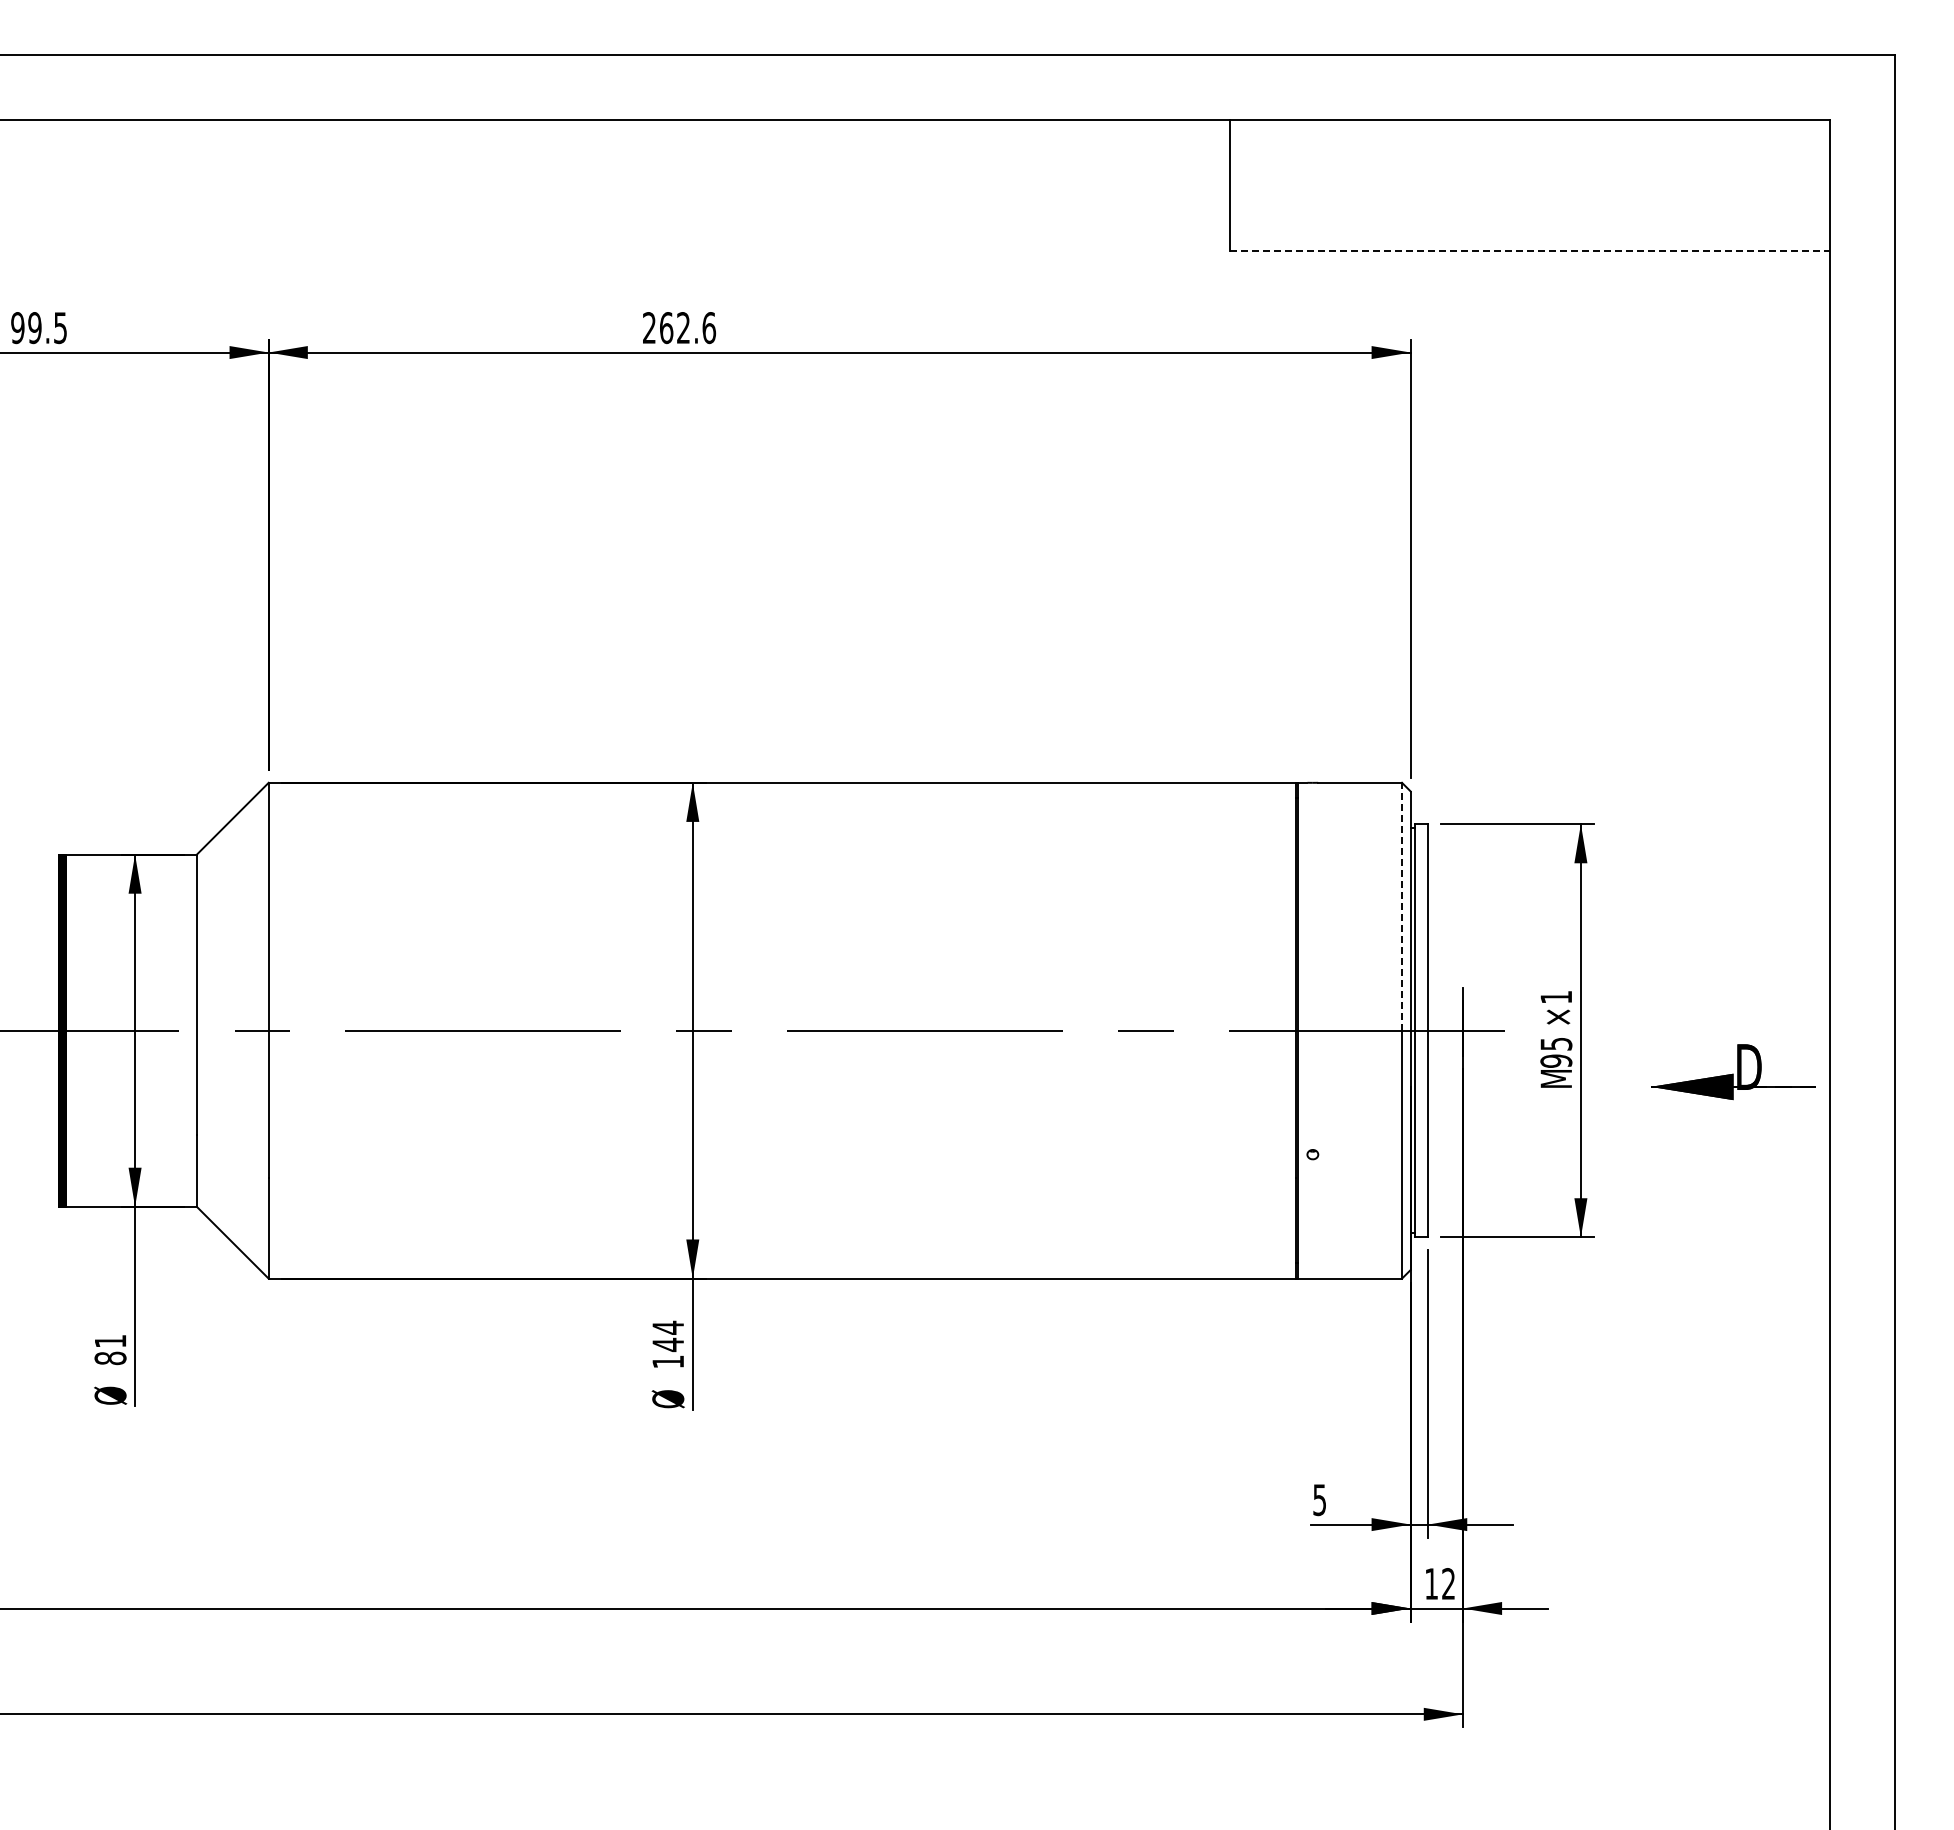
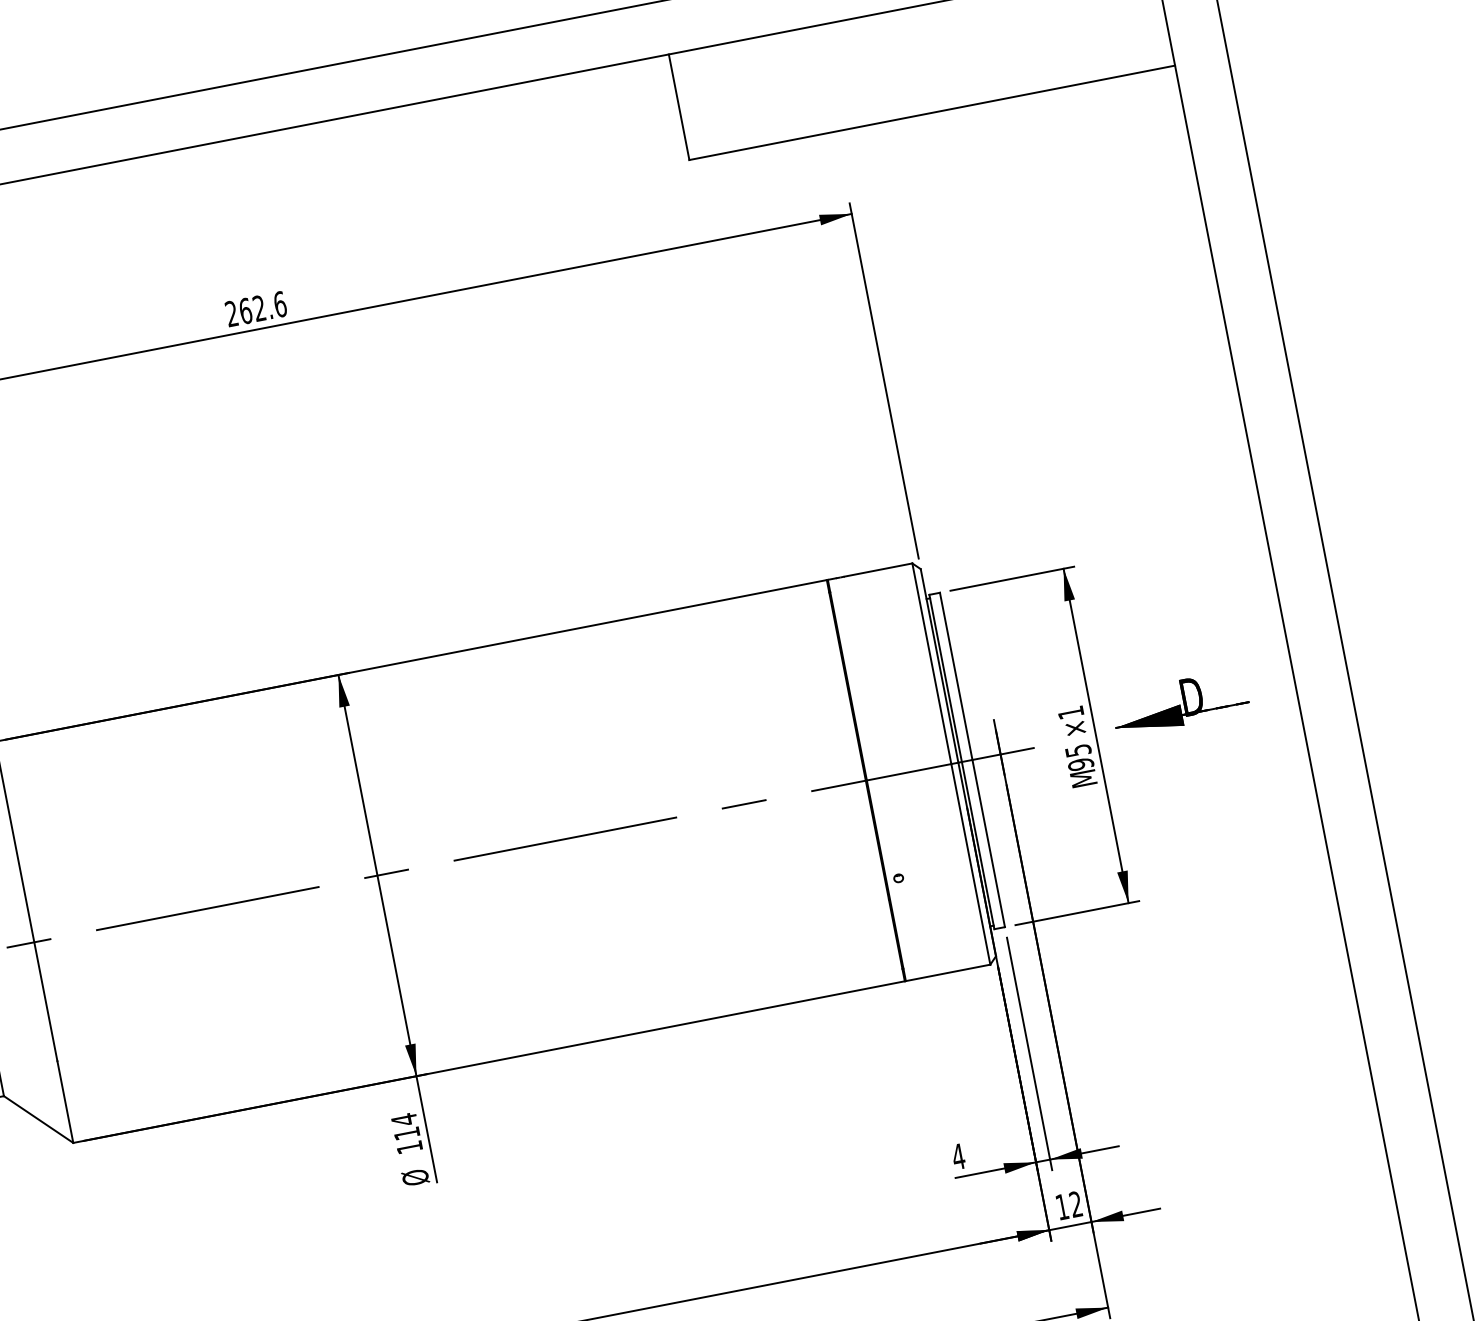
line: (1530, 250) -> (932, 112), dashed -> solid
line: (1402, 906) -> (932, 663), dashed -> solid
part: (1733, 1072) -> (1180, 703), moved
text: (667, 1344) -> (406, 1133), 144 -> 114
text: (1319, 1500) -> (958, 1157), 5 -> 4

